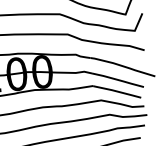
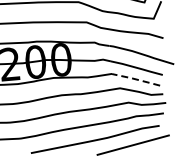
line: (116, 91) -> (135, 79), solid -> dashed

